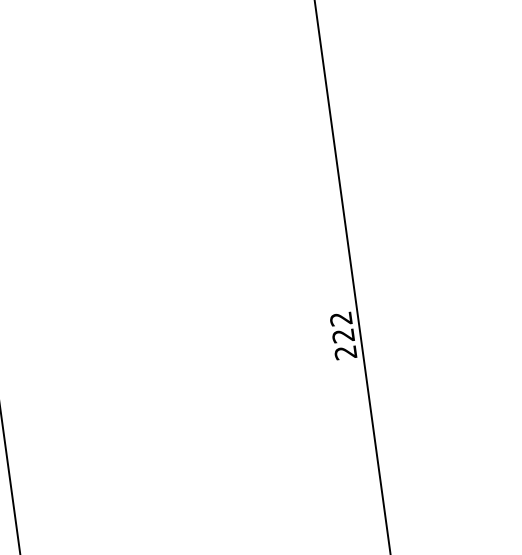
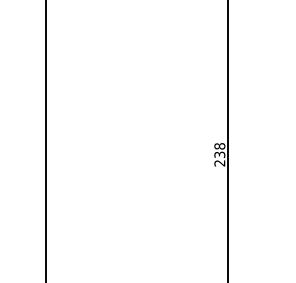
text: (341, 327) -> (219, 150), 222 -> 238

